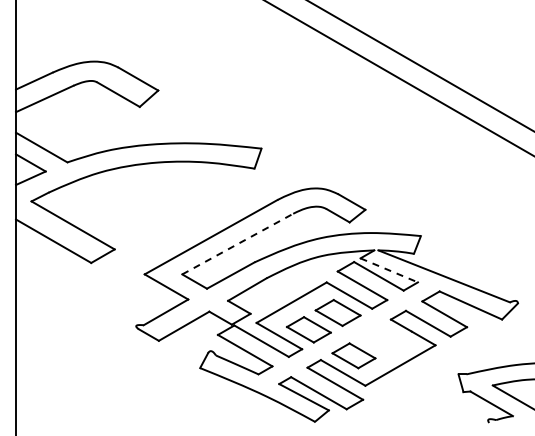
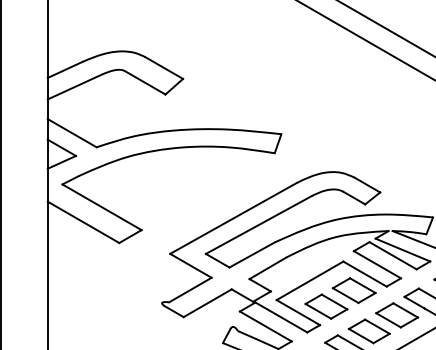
line: (238, 243) -> (259, 224), dashed -> solid
line: (389, 270) -> (403, 250), dashed -> solid
part: (383, 338) -> (397, 314), added

